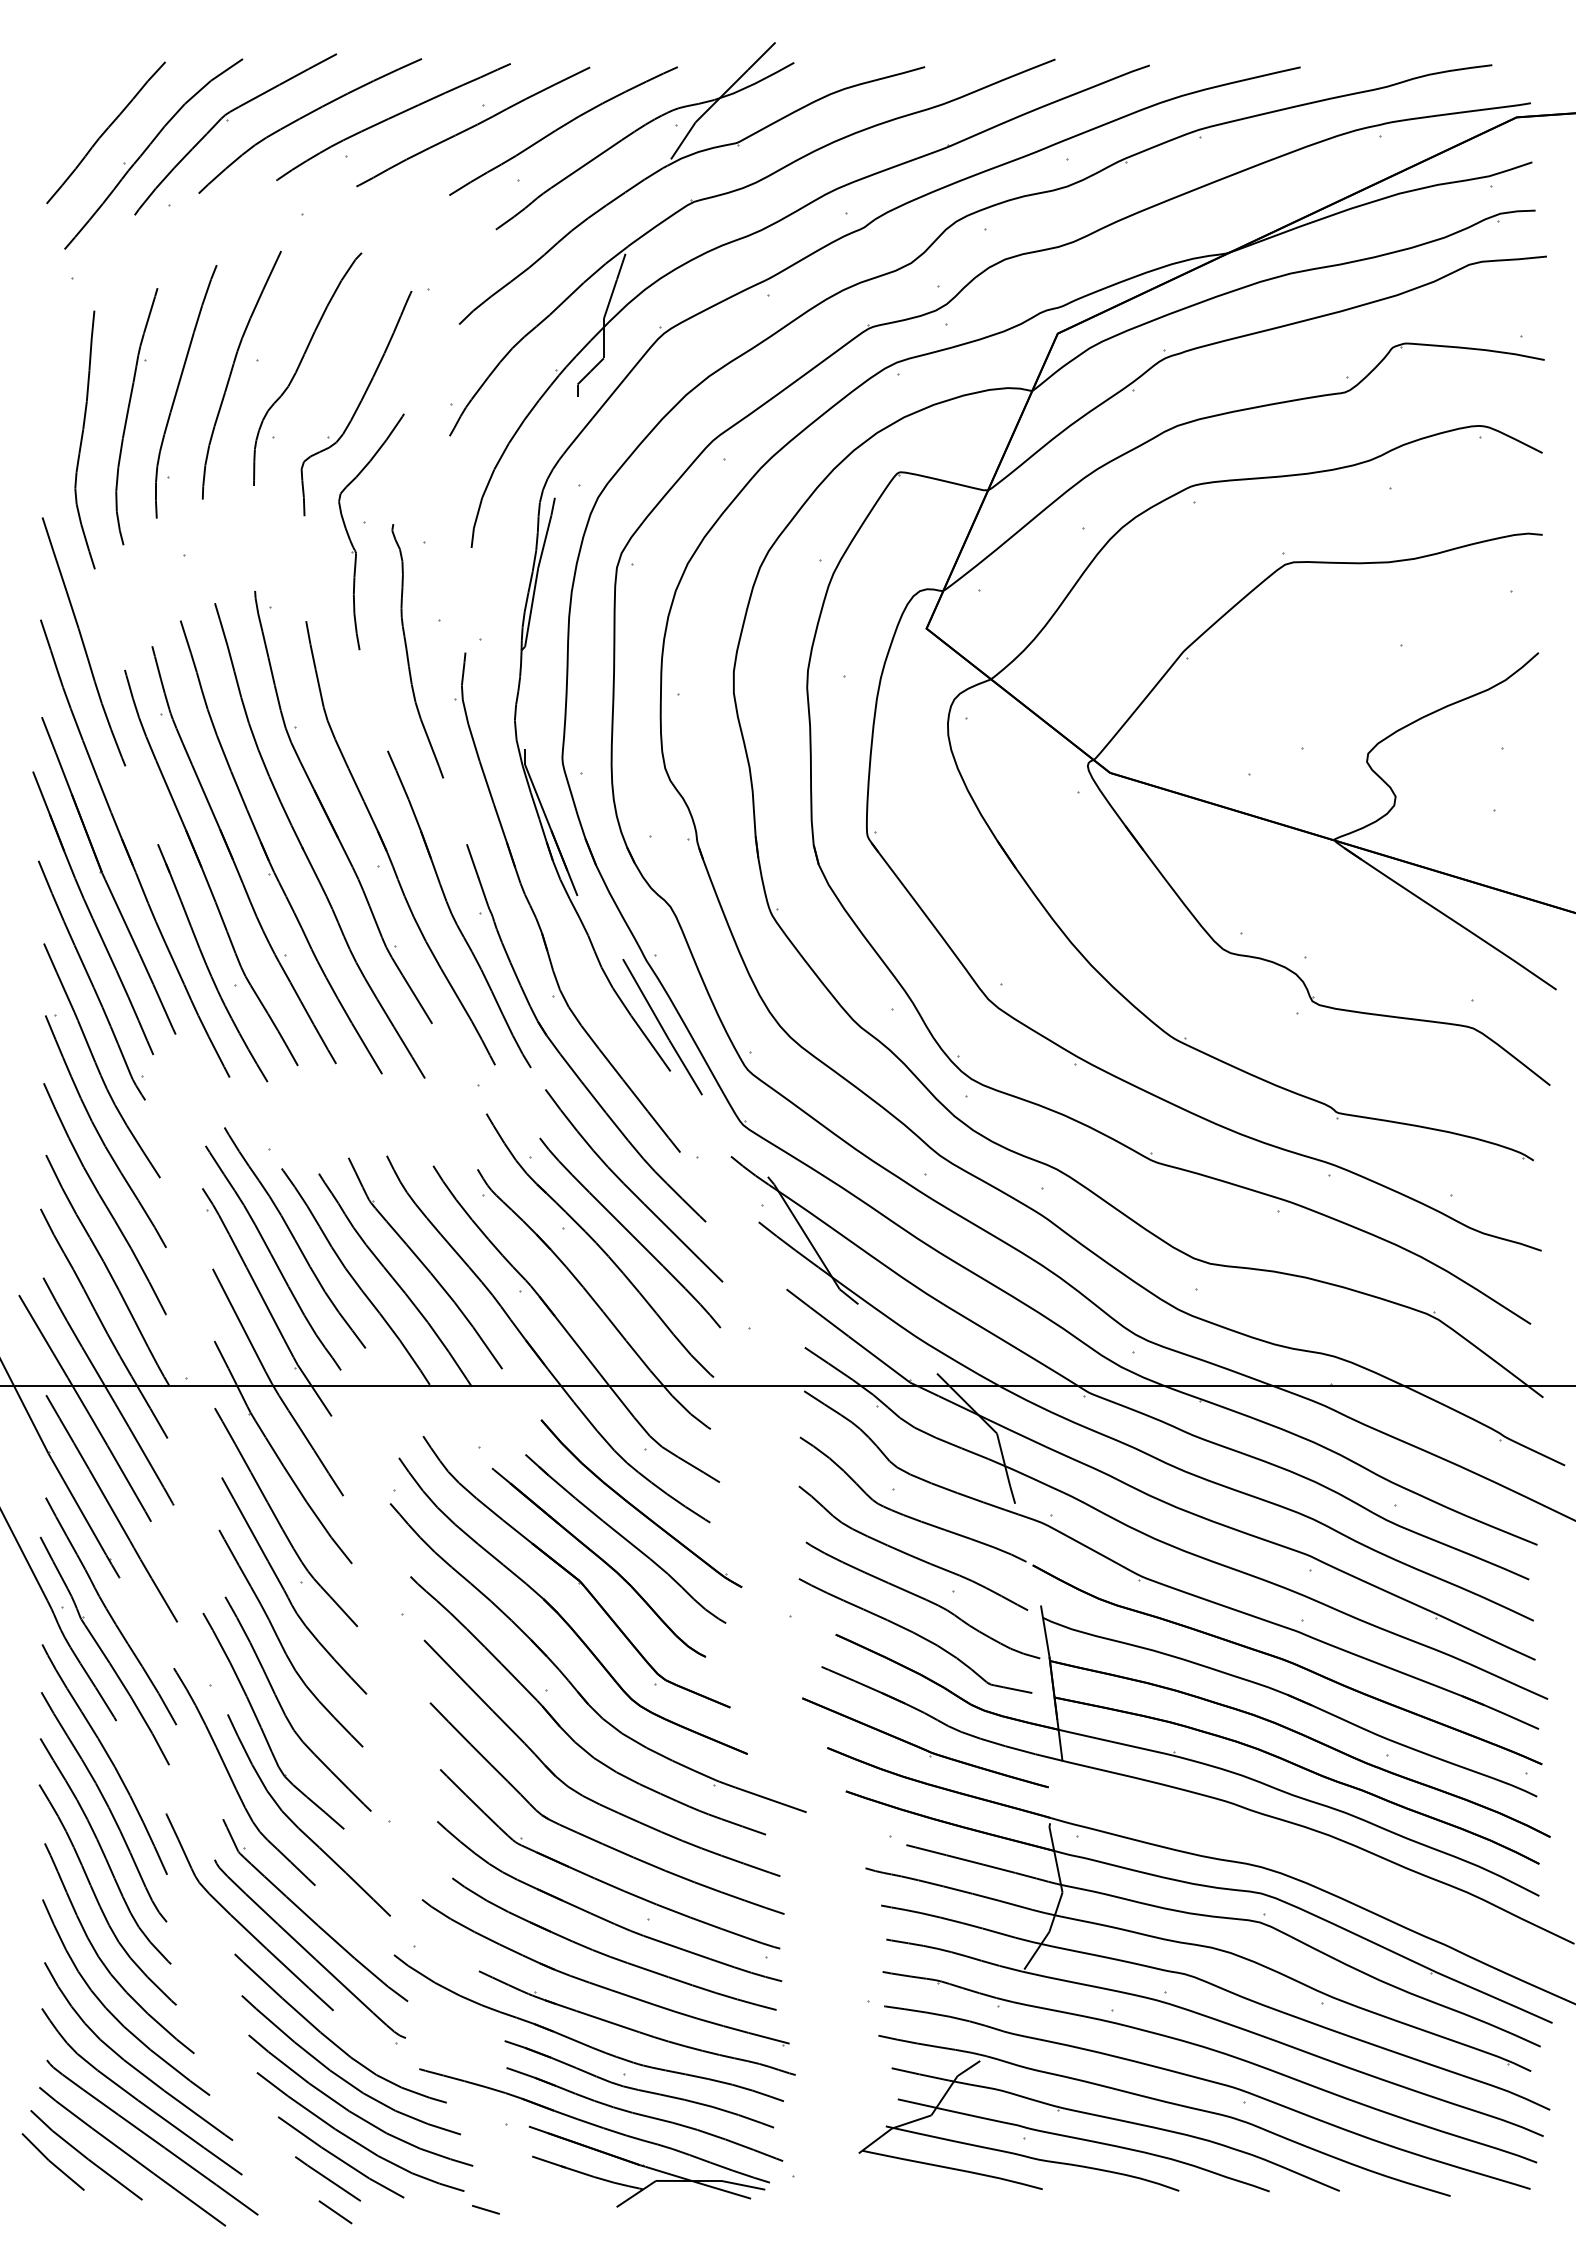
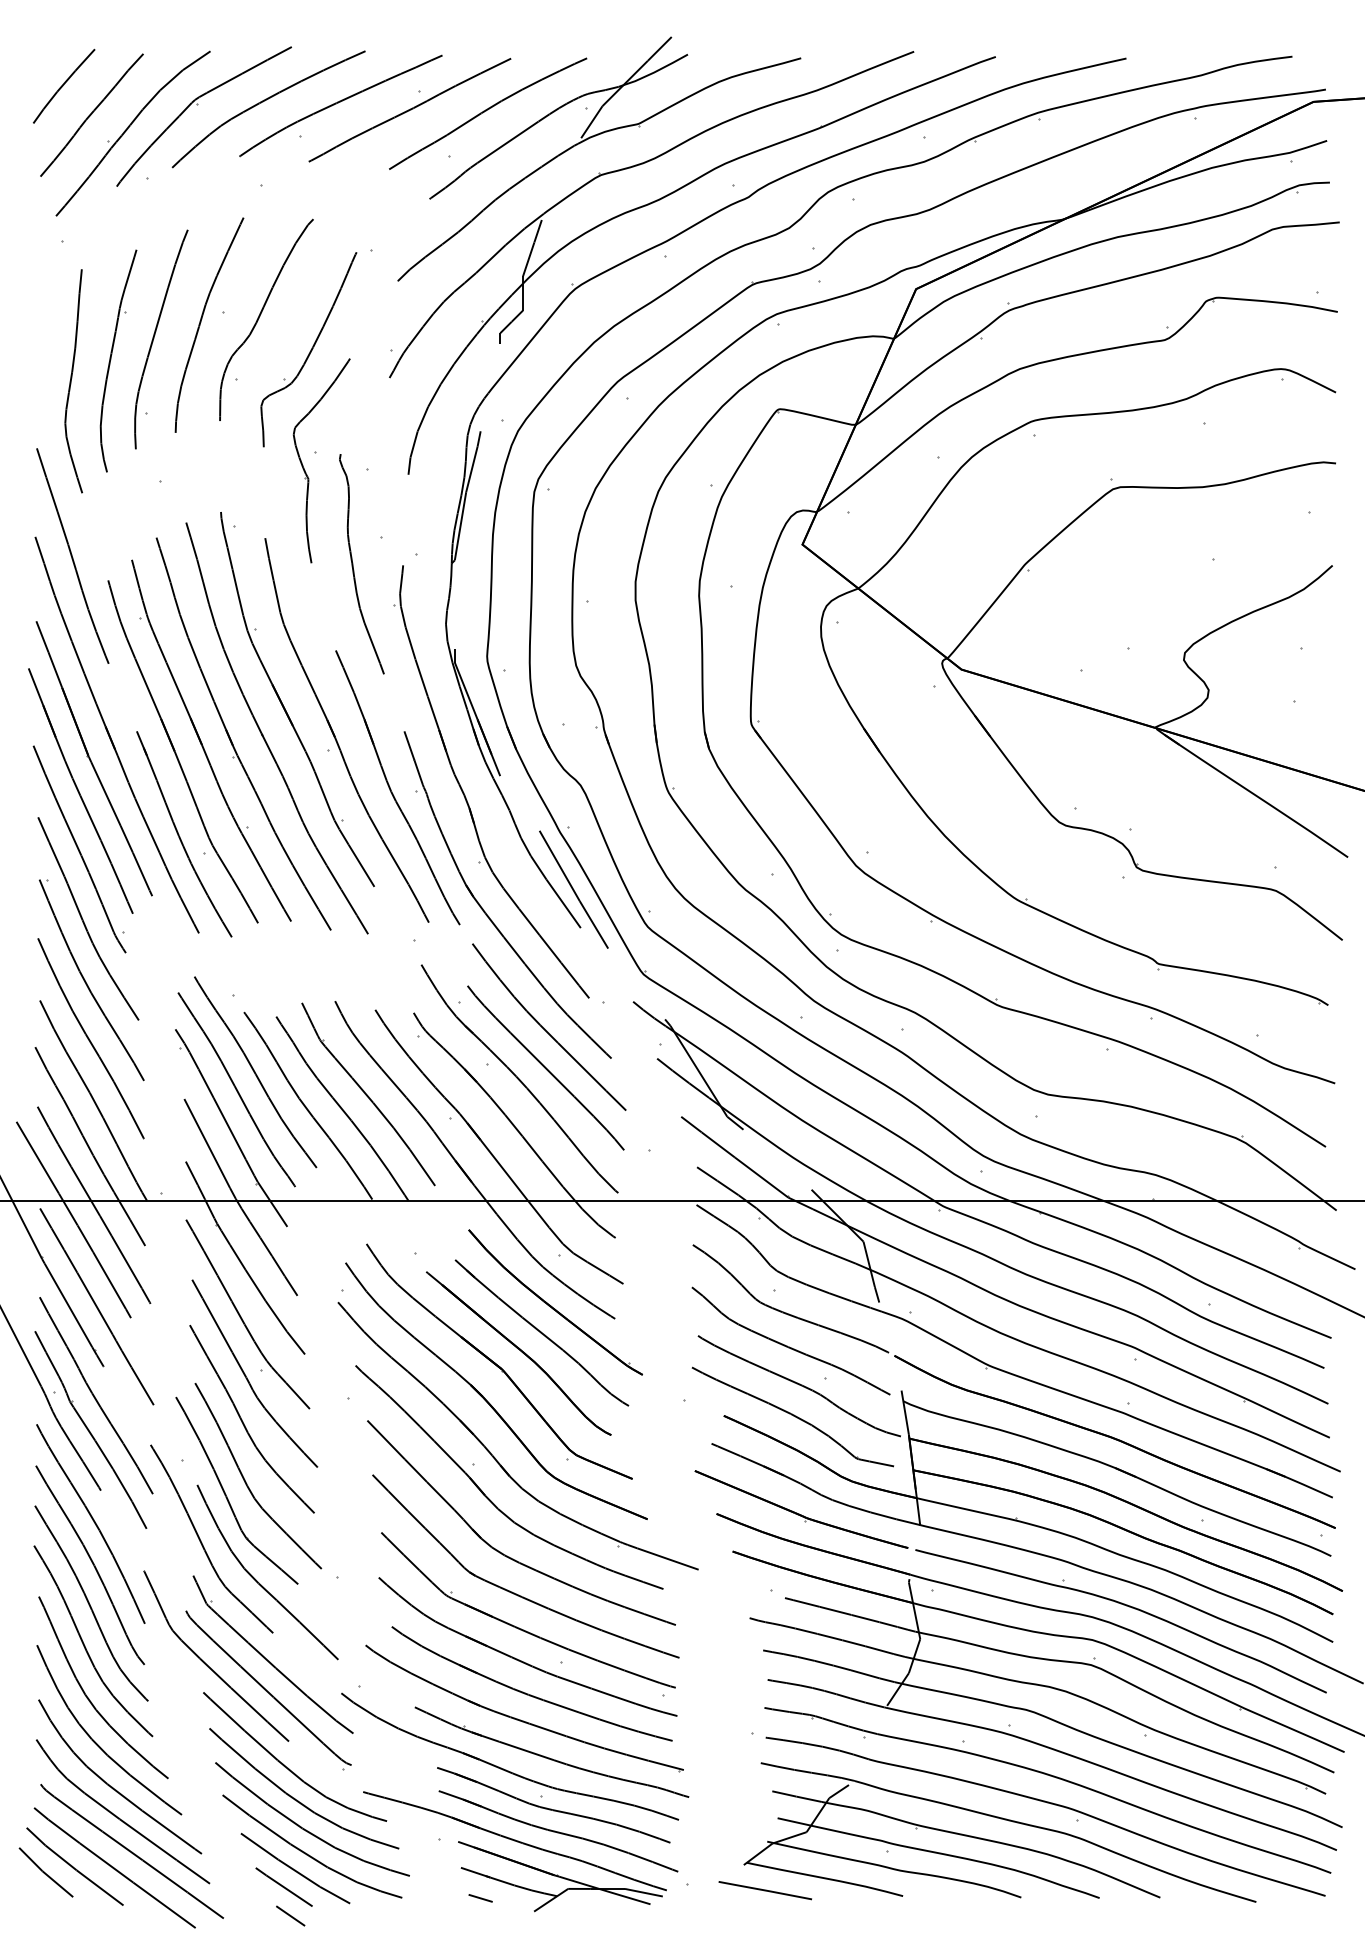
line: (73, 98) -> (63, 85), added
part: (1302, 1855) -> (1128, 1607), added
line: (883, 2182) -> (765, 1890), added
line: (485, 2209) -> (480, 1898), moved

